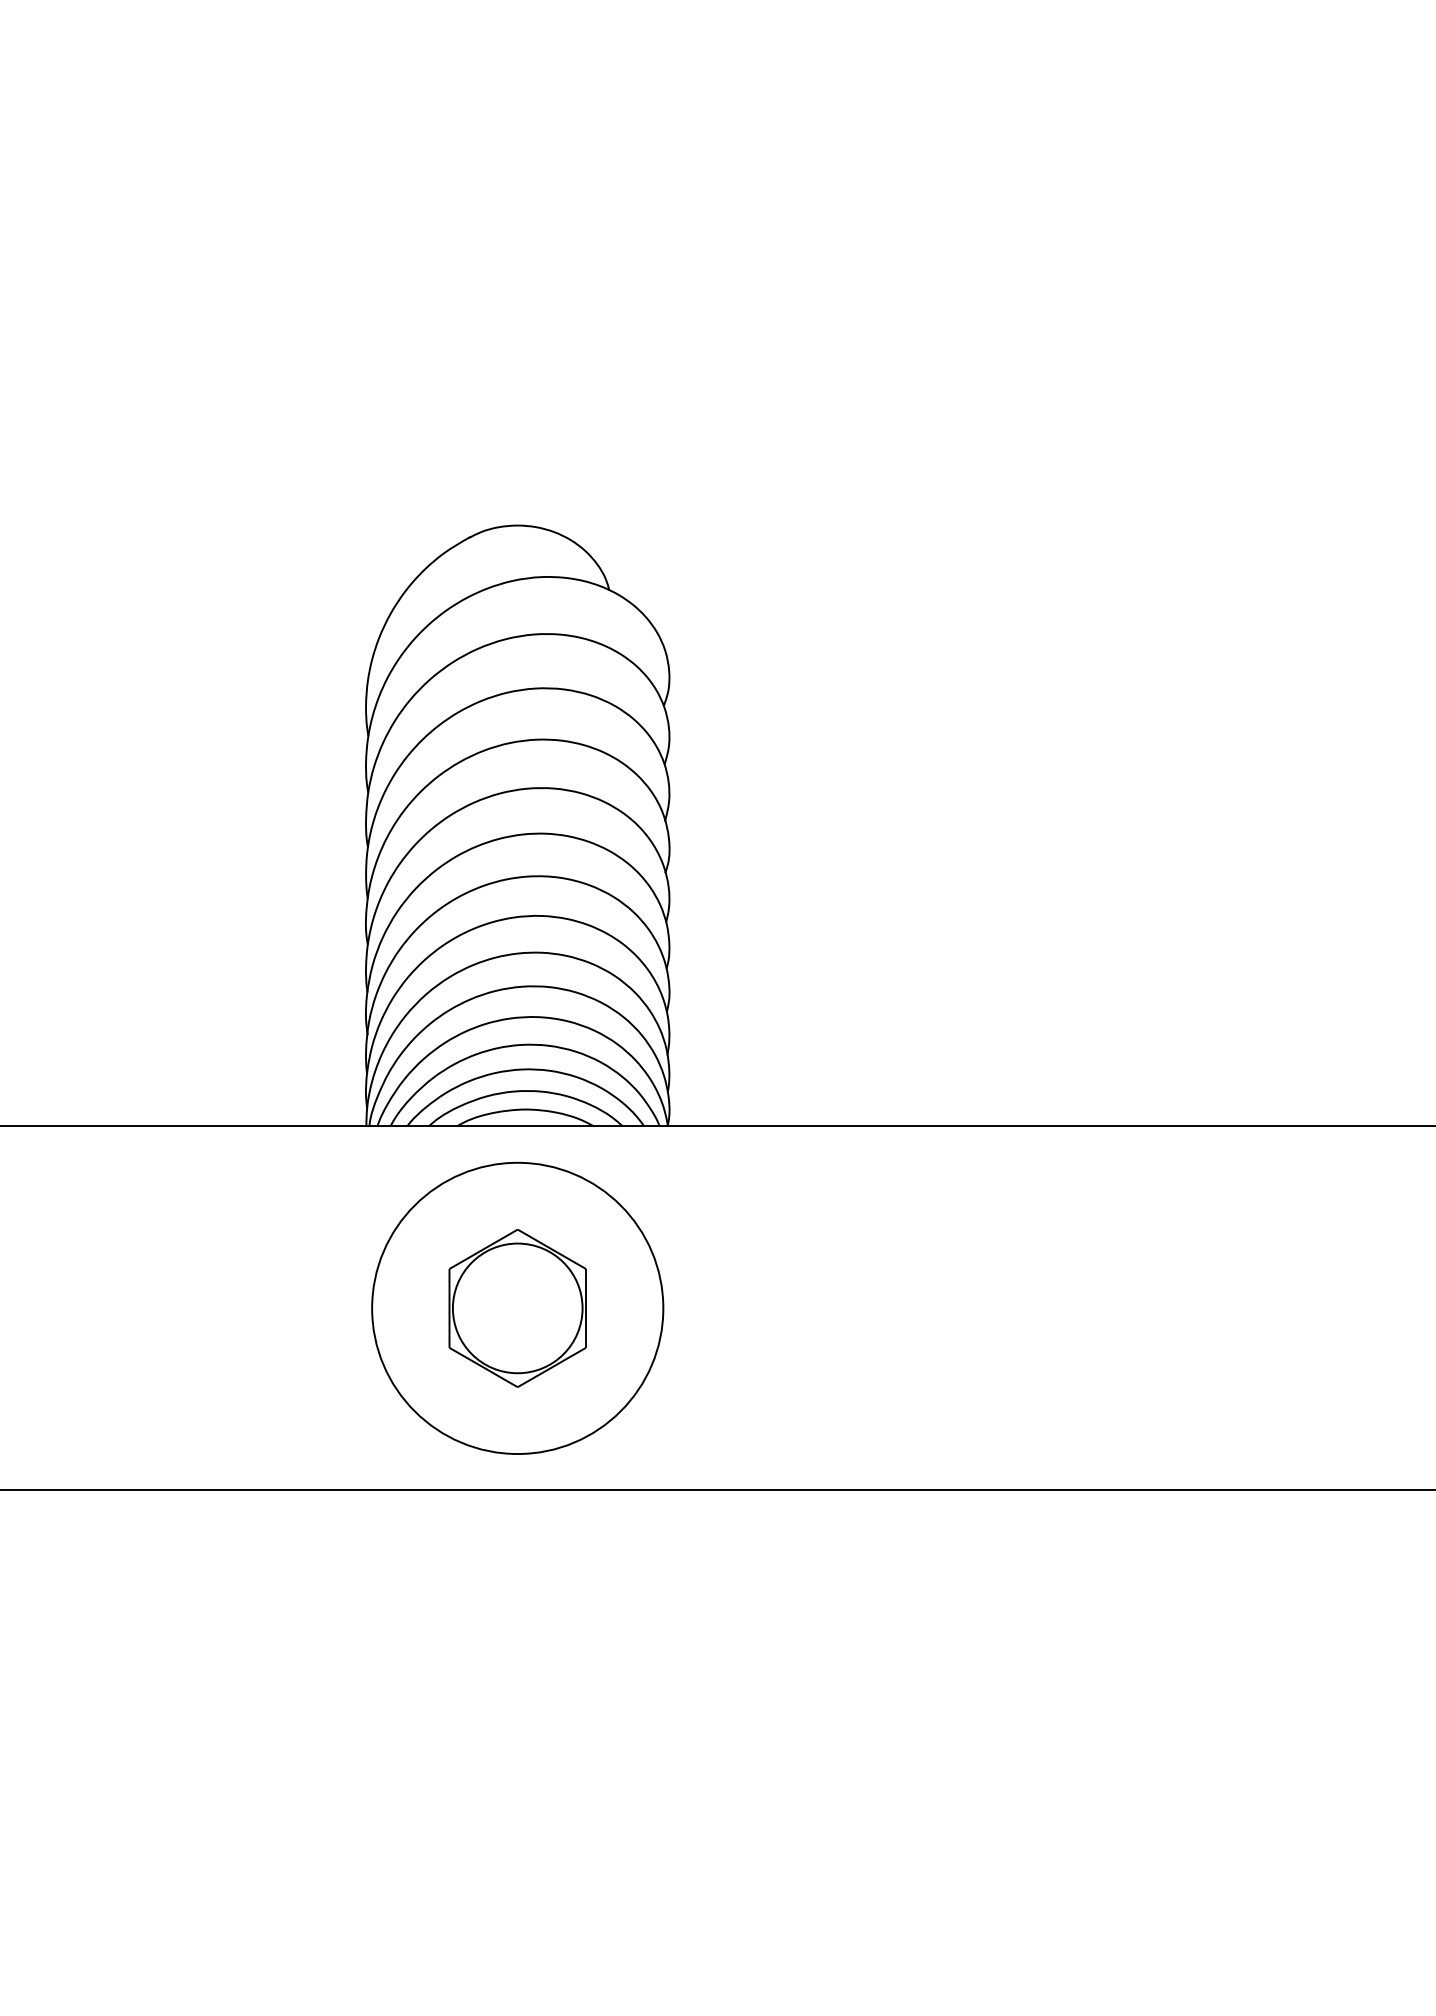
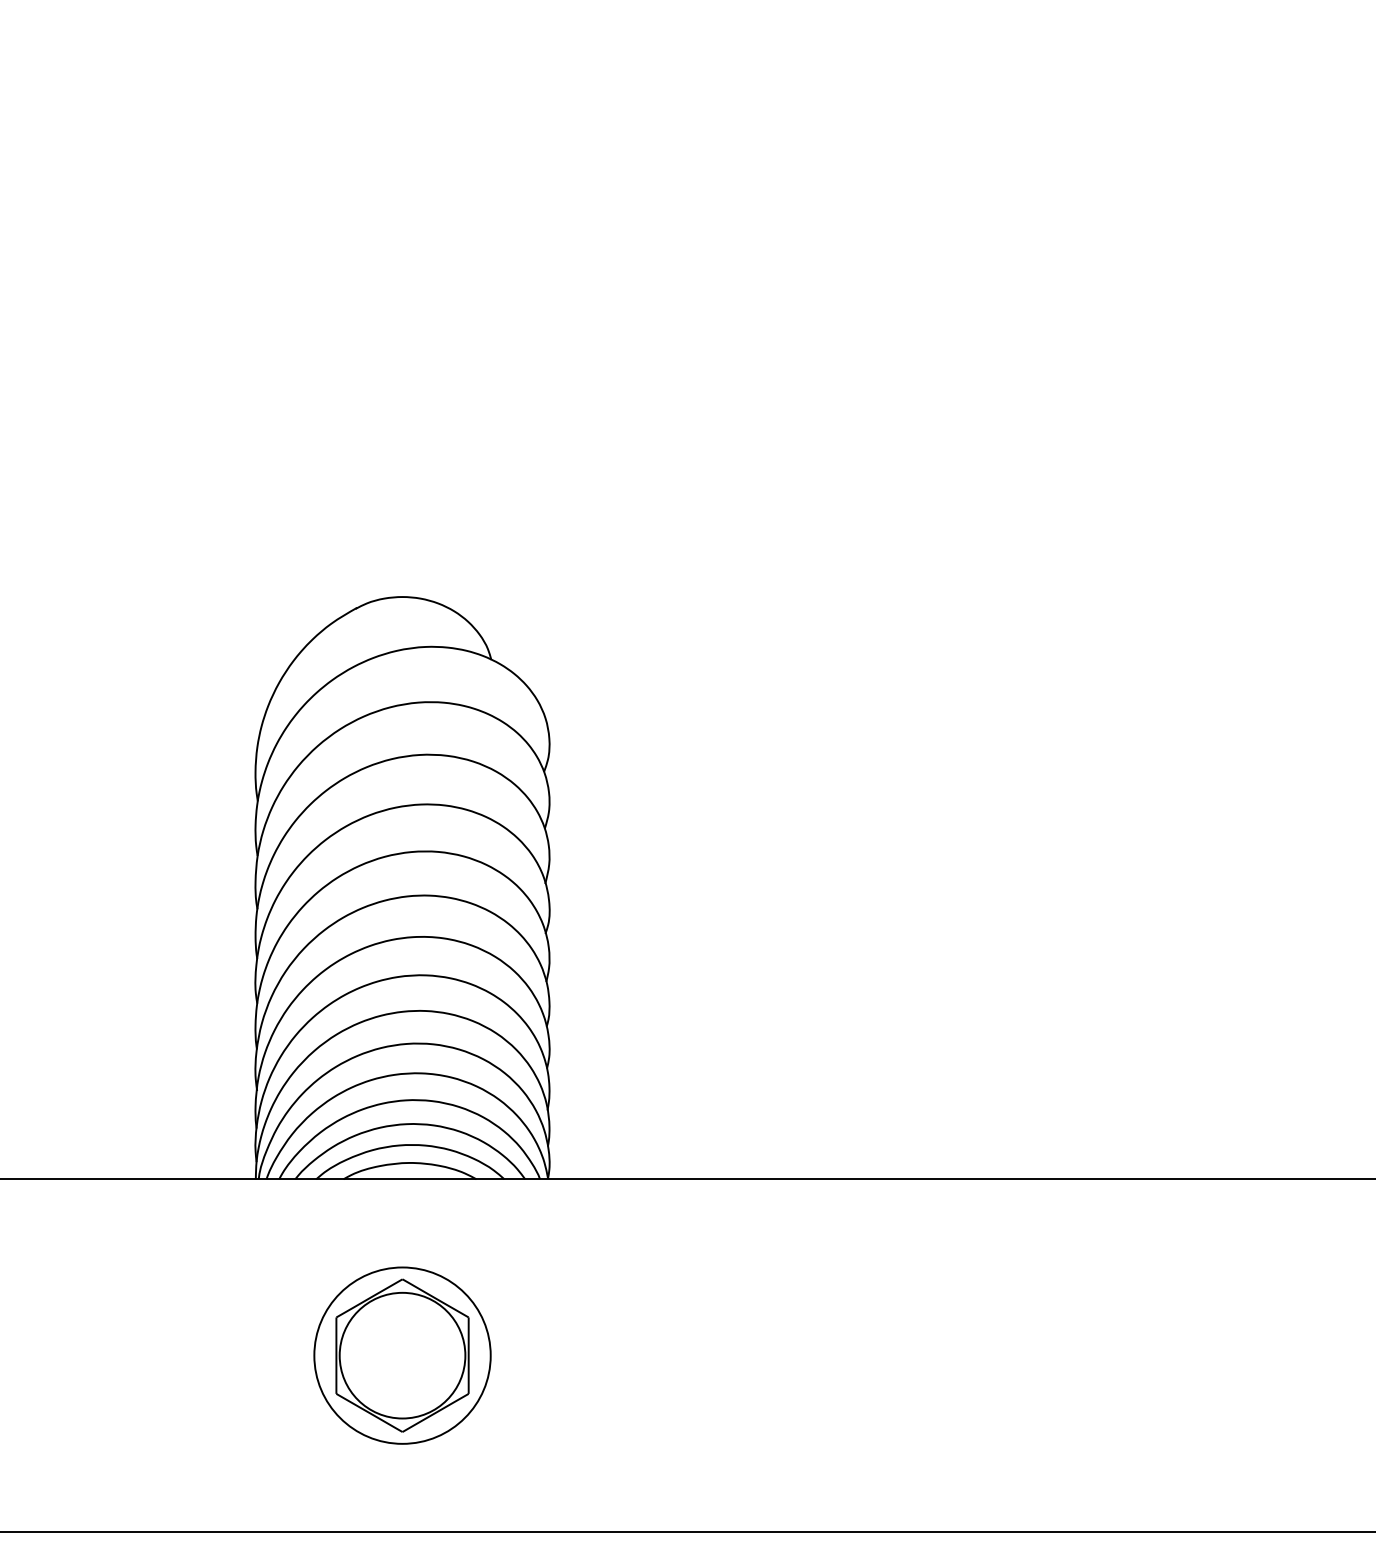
circle: (517, 1308) -> (402, 1355), size x0.62

